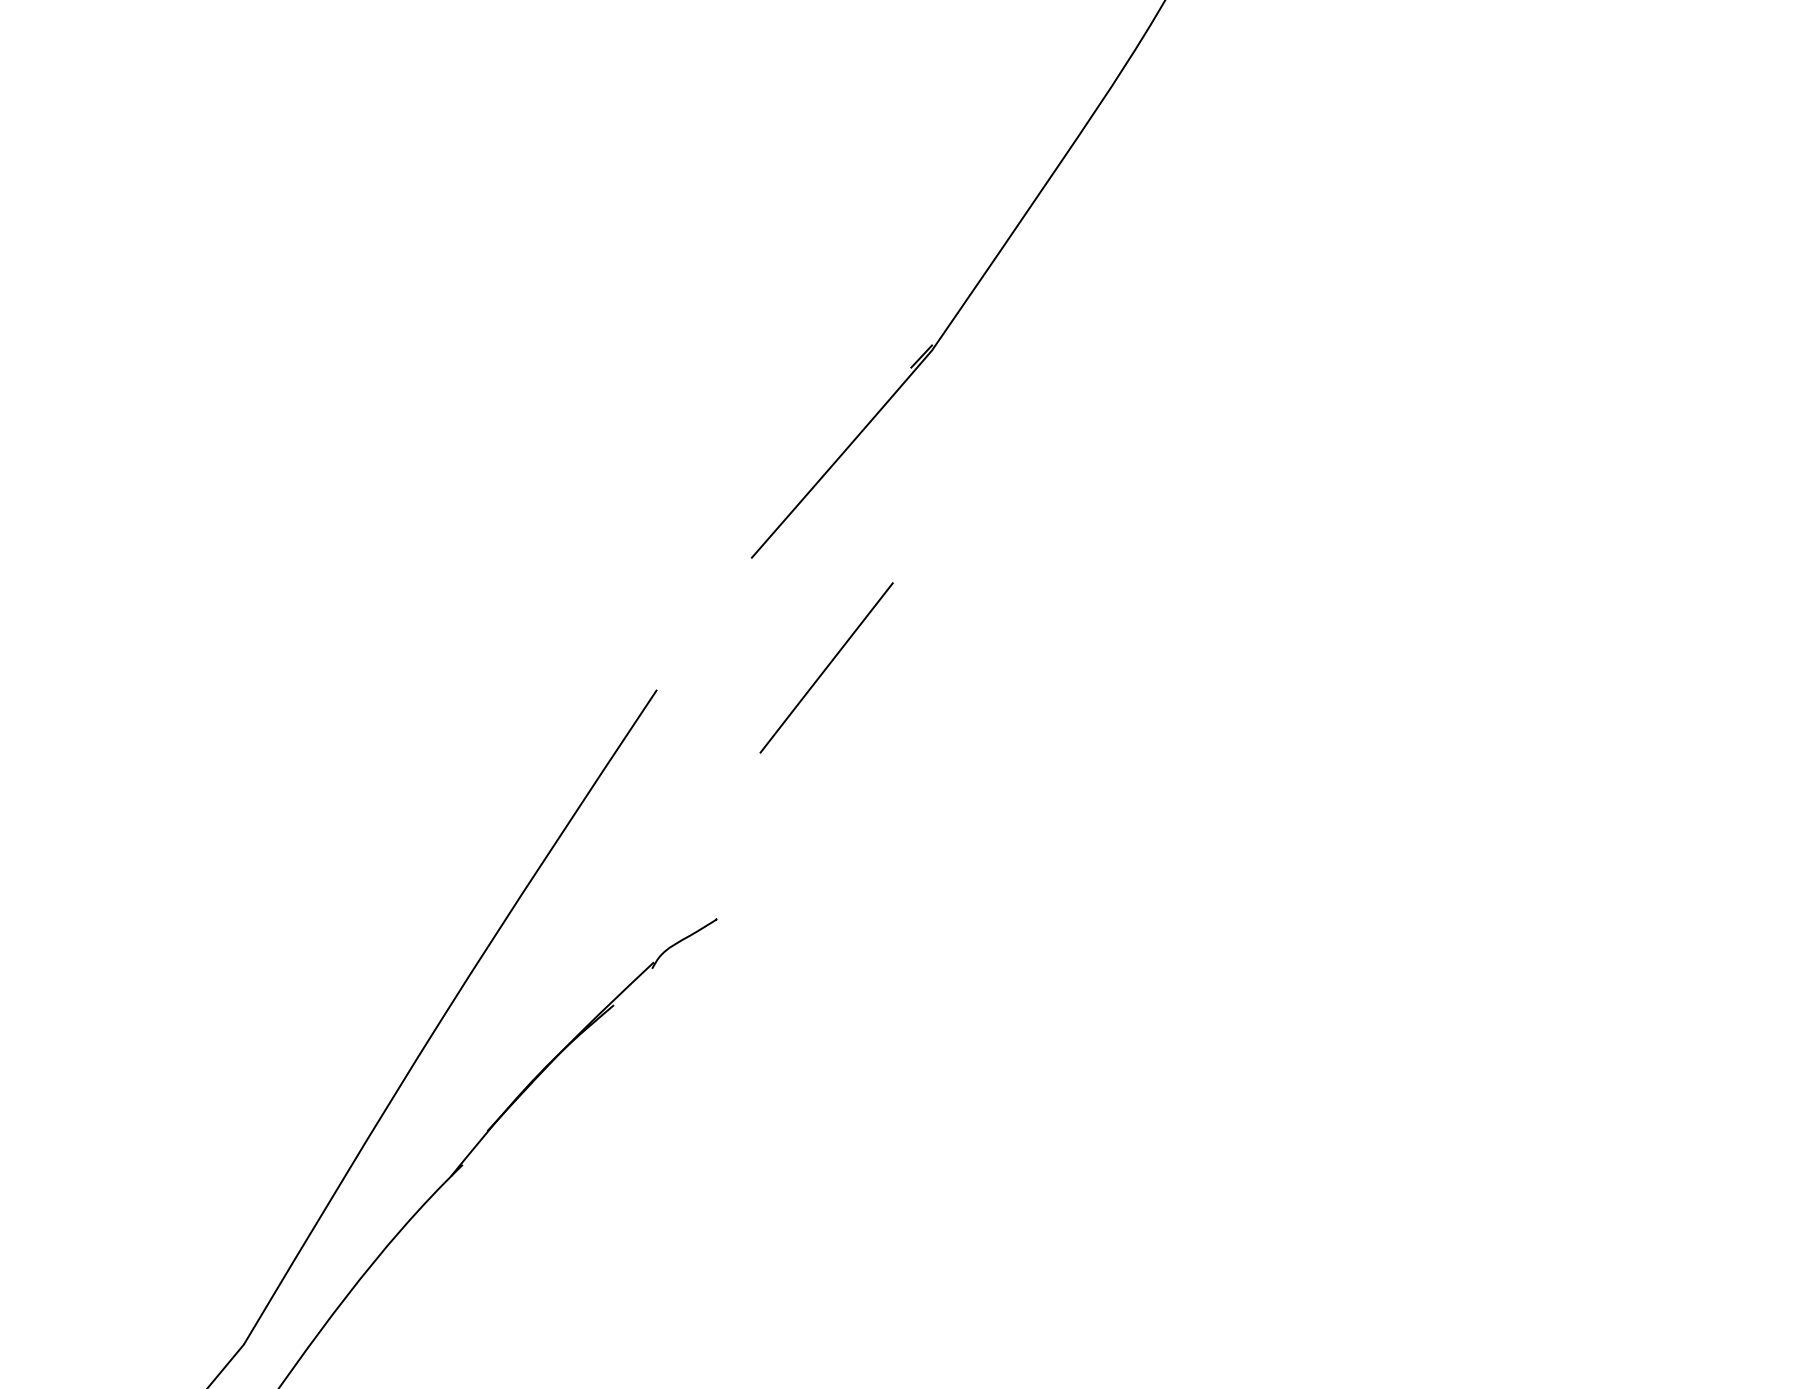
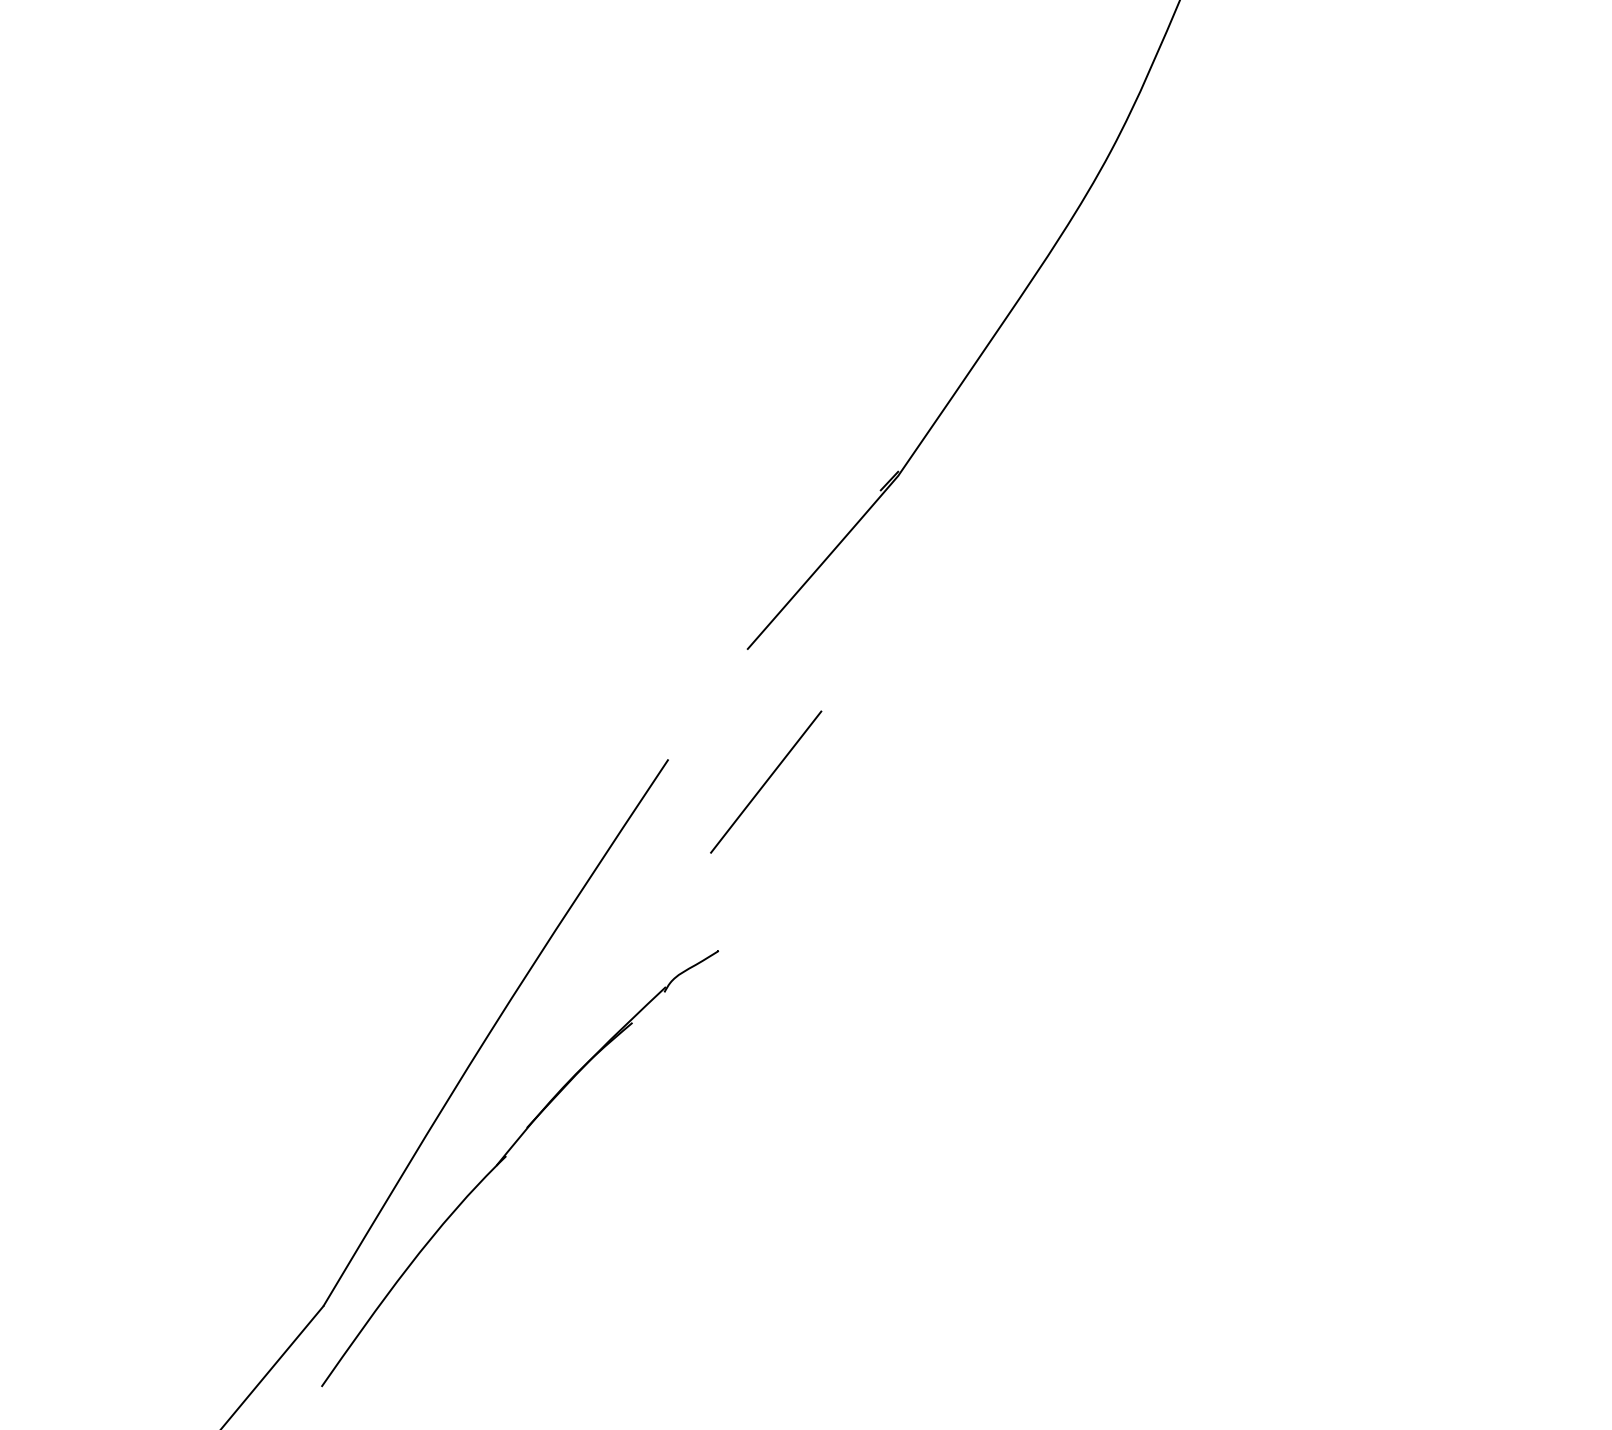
line: (827, 667) -> (766, 781), moved

